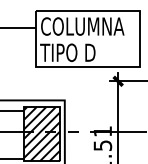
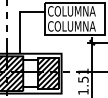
text: (82, 52) -> (71, 26), TIPO D -> COLUMNA

